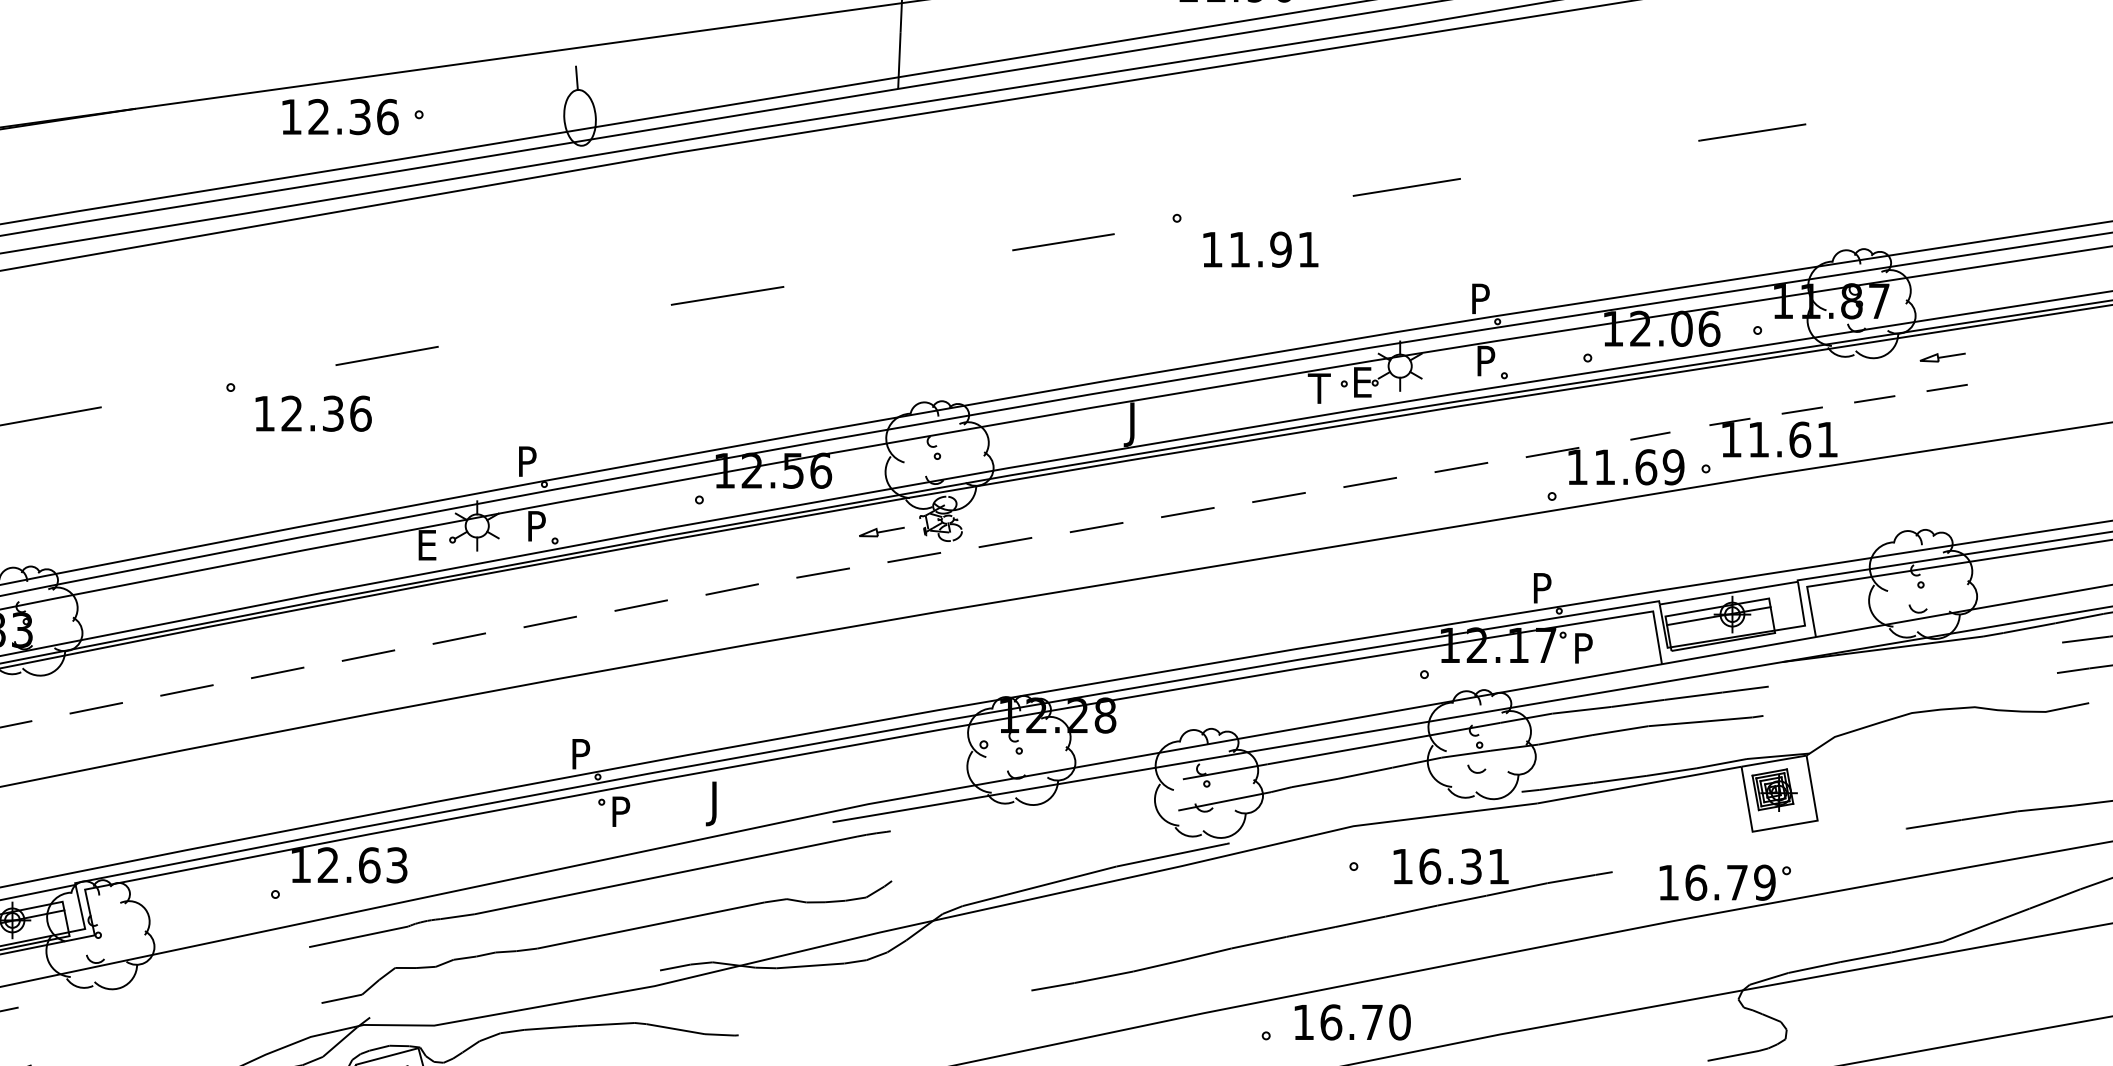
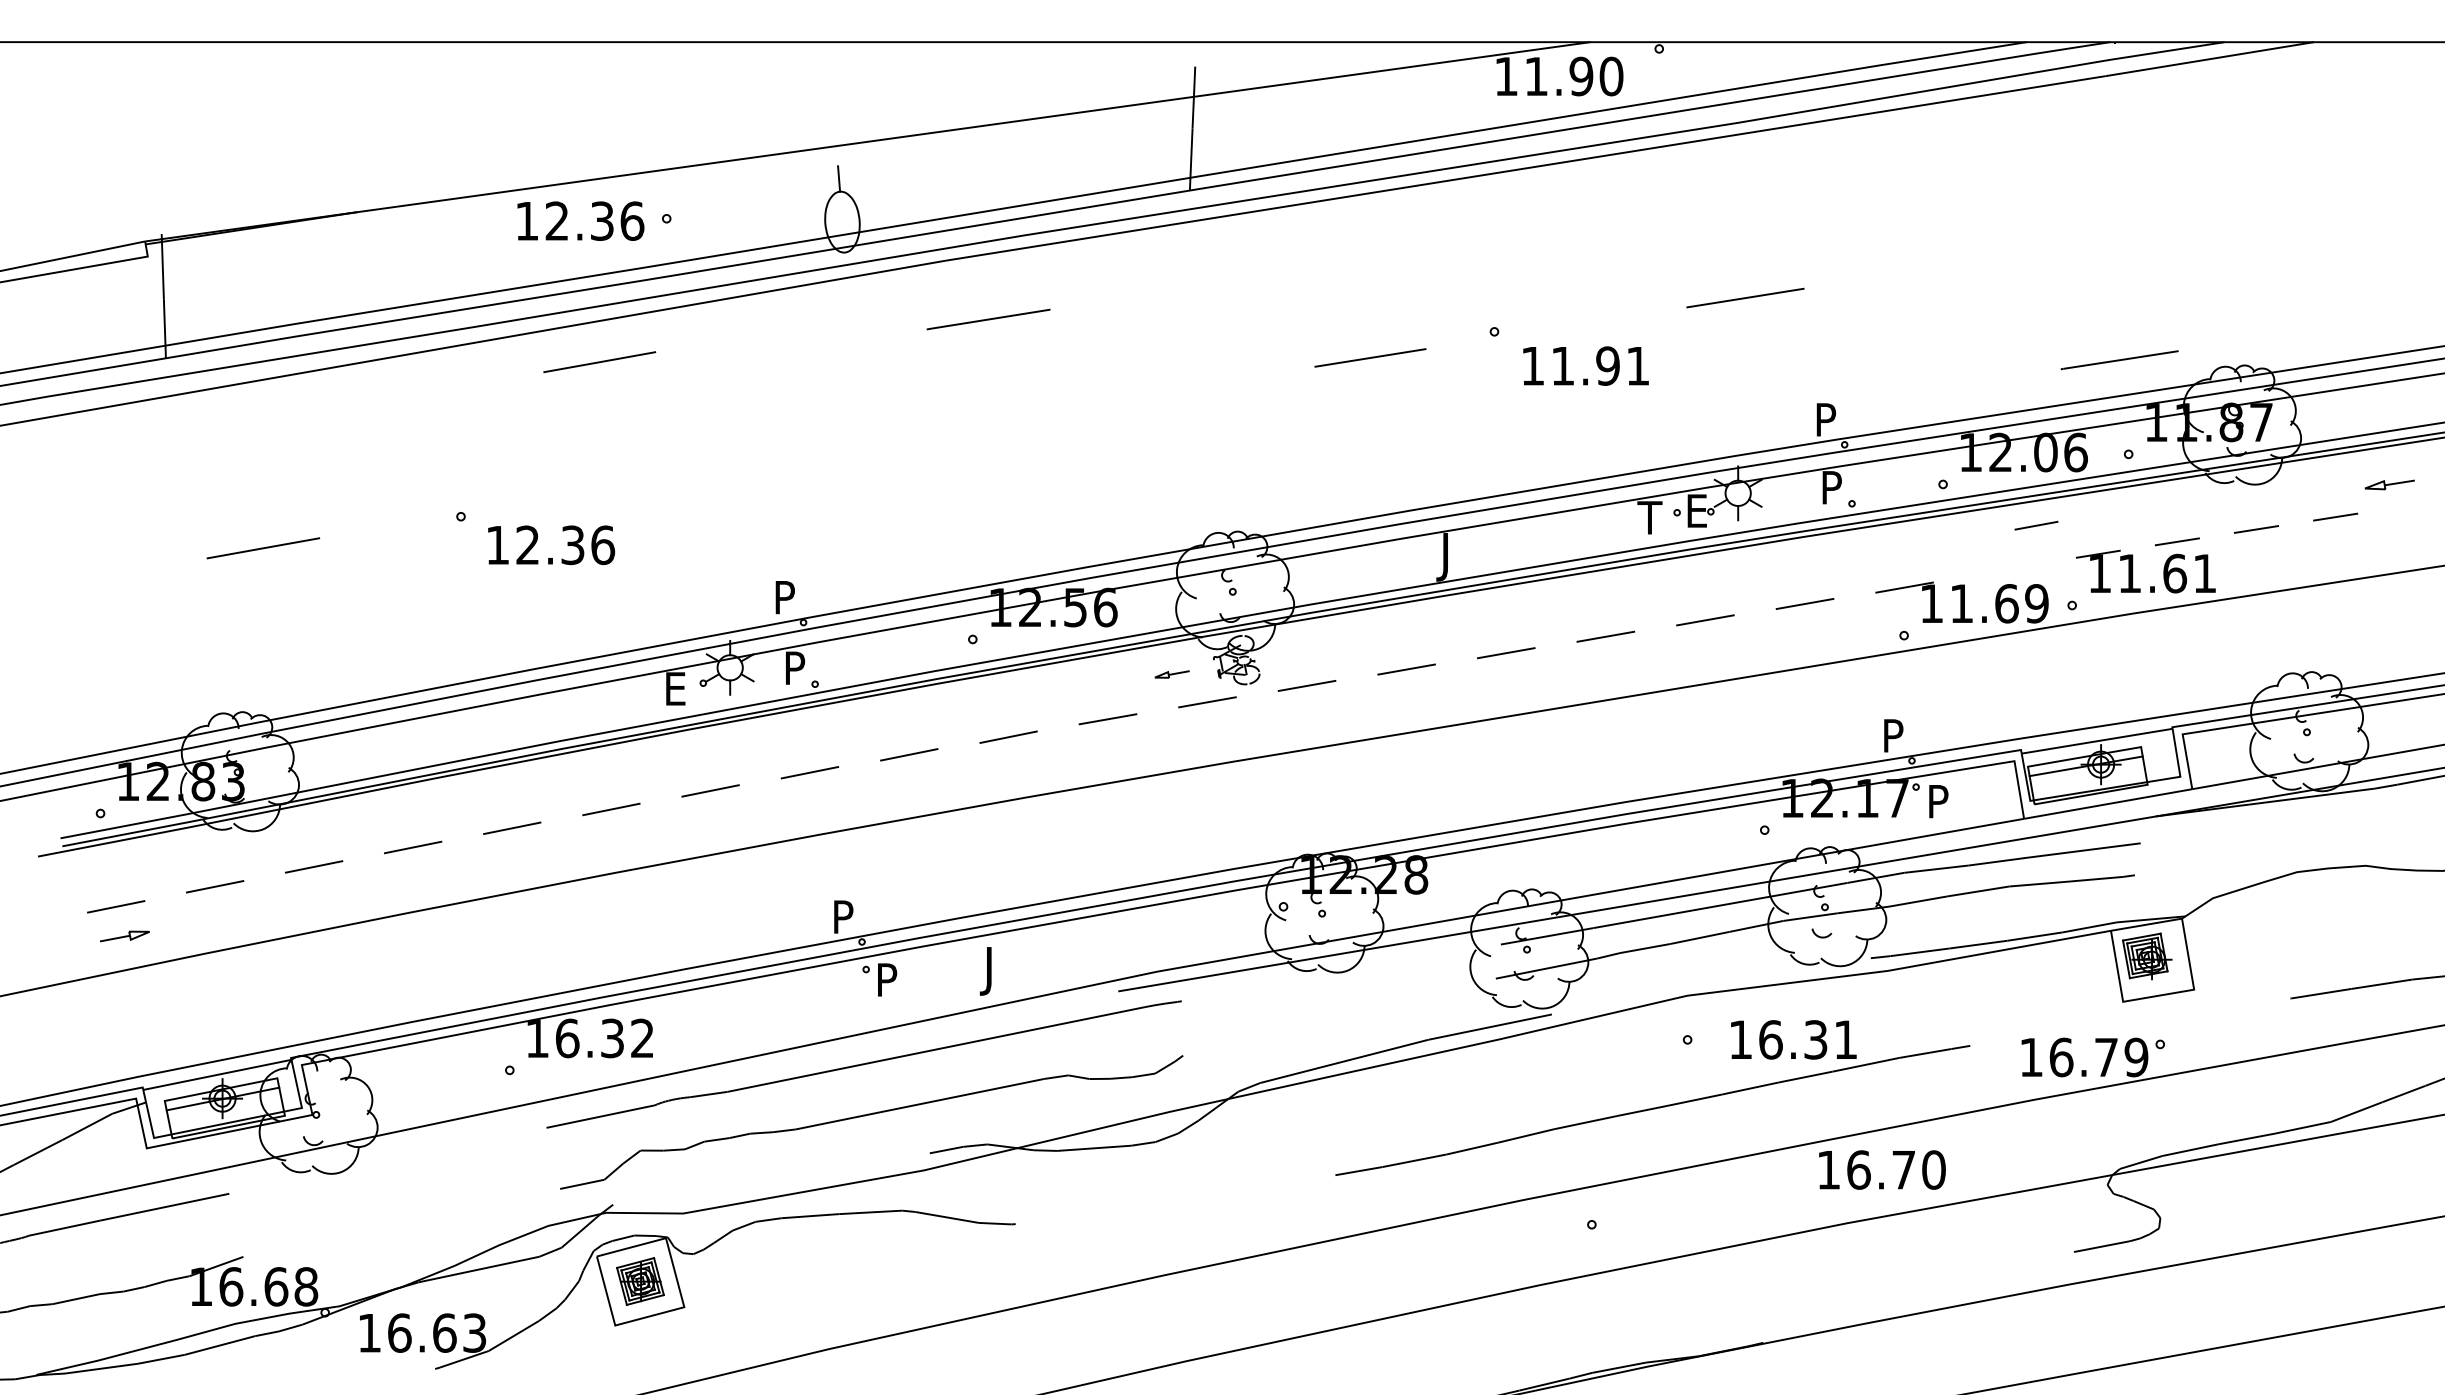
line: (1752, 132) -> (2119, 360), moved
line: (727, 295) -> (988, 319), moved
line: (386, 355) -> (599, 361), moved
part: (1942, 357) -> (2389, 484), moved
line: (1650, 435) -> (2036, 525), moved
part: (882, 532) -> (1172, 674), size x0.7
text: (362, 865) -> (604, 1038), 12.63 -> 16.32
text: (1352, 1021) -> (1882, 1169), moved

